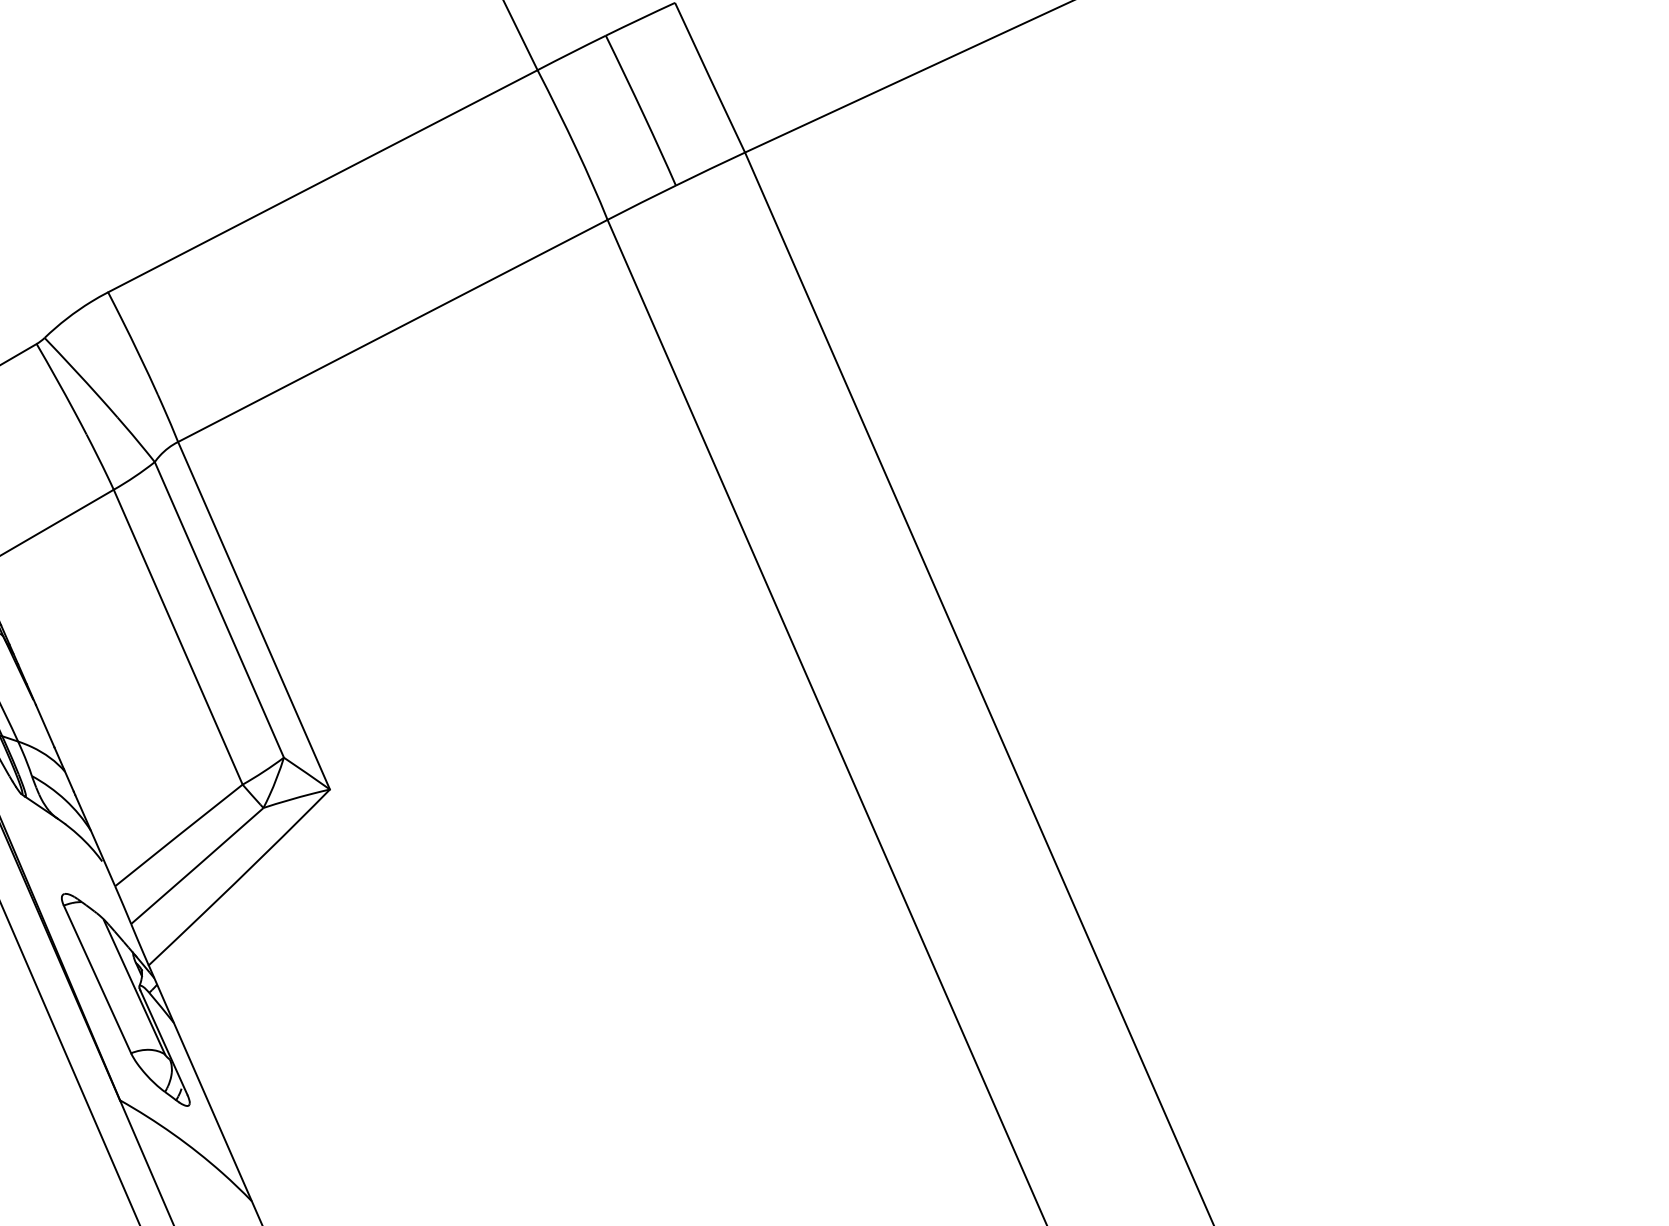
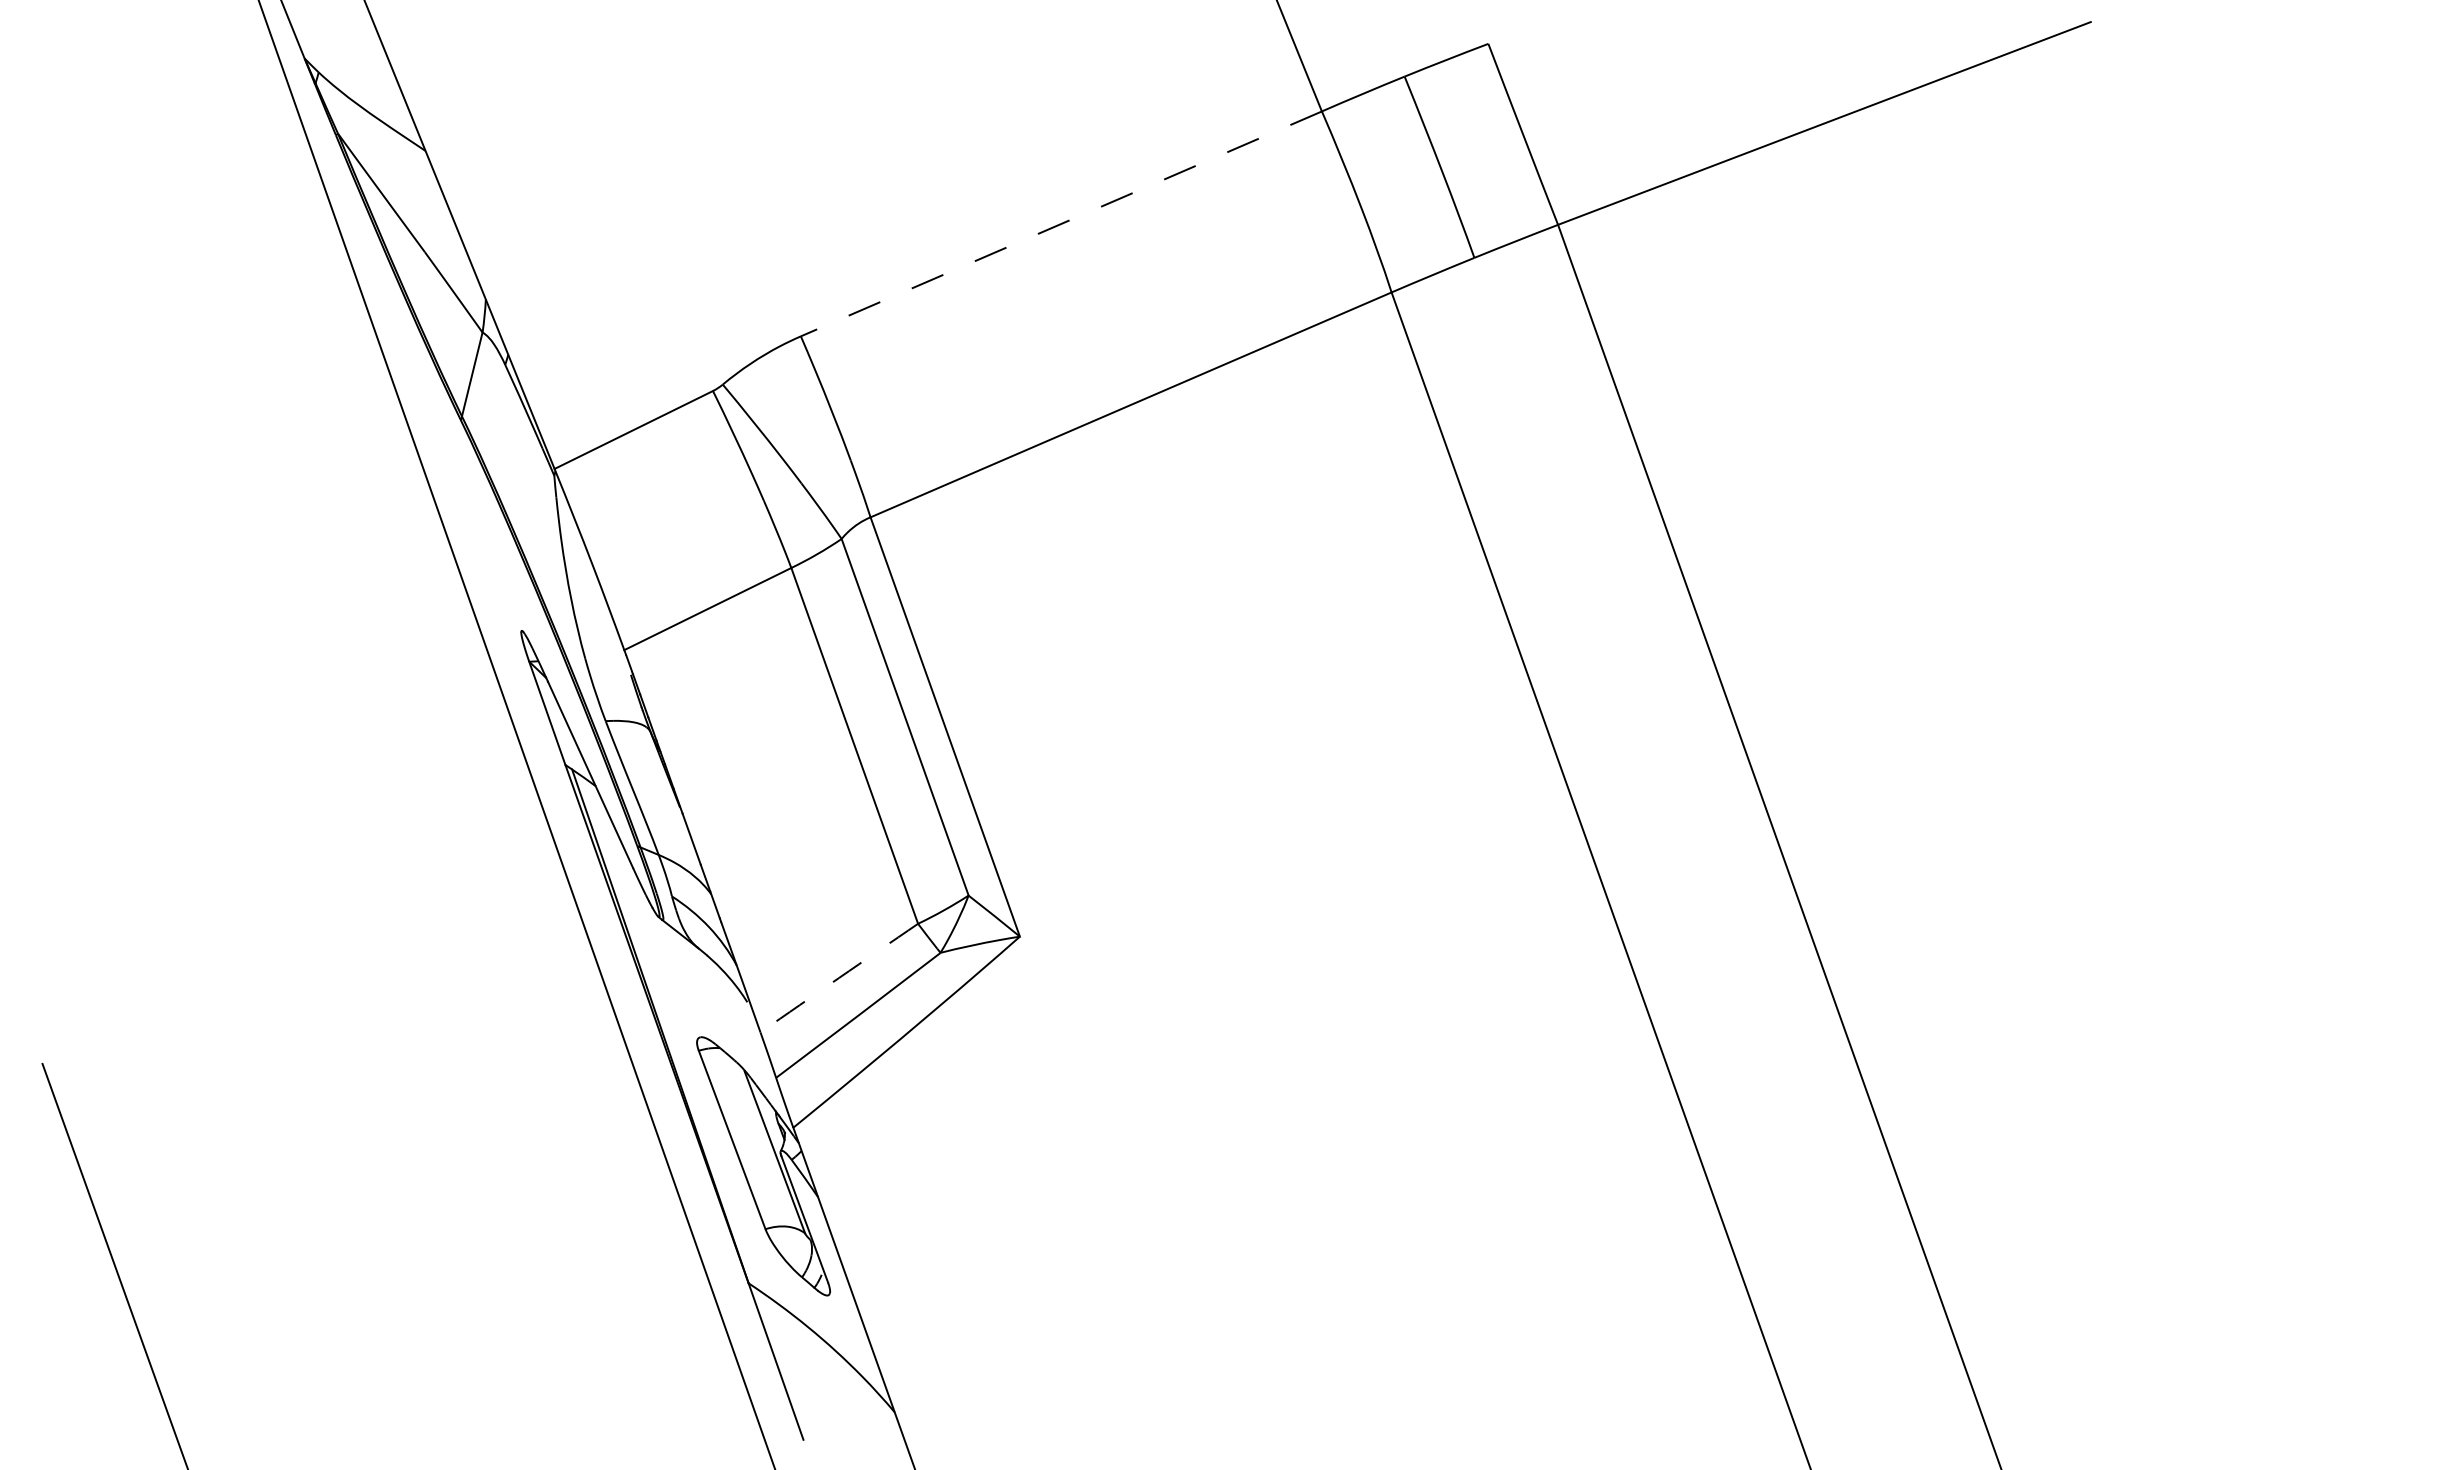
line: (322, 180) -> (1061, 223), solid -> dashed
arc: (179, 834) -> (839, 977), solid -> dashed

